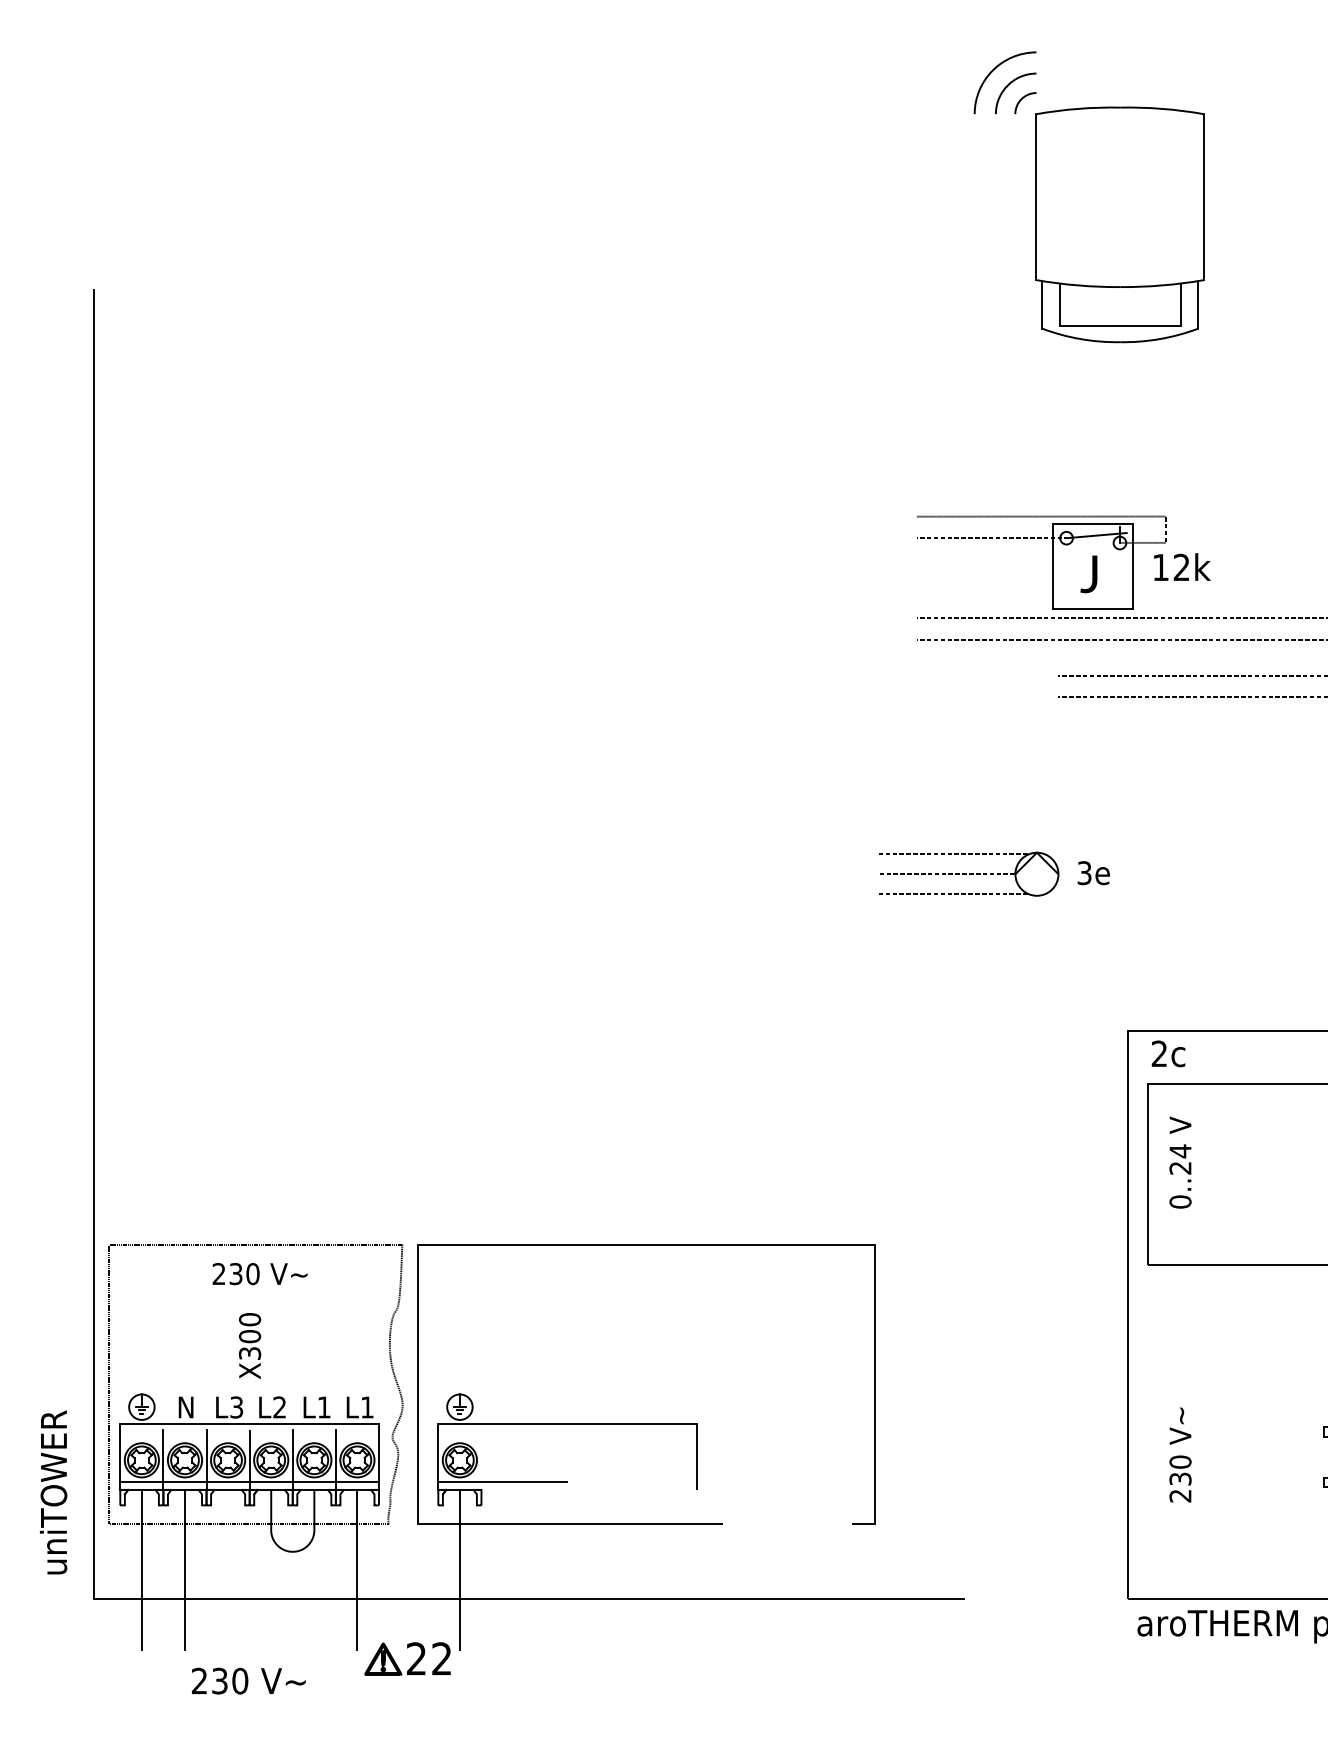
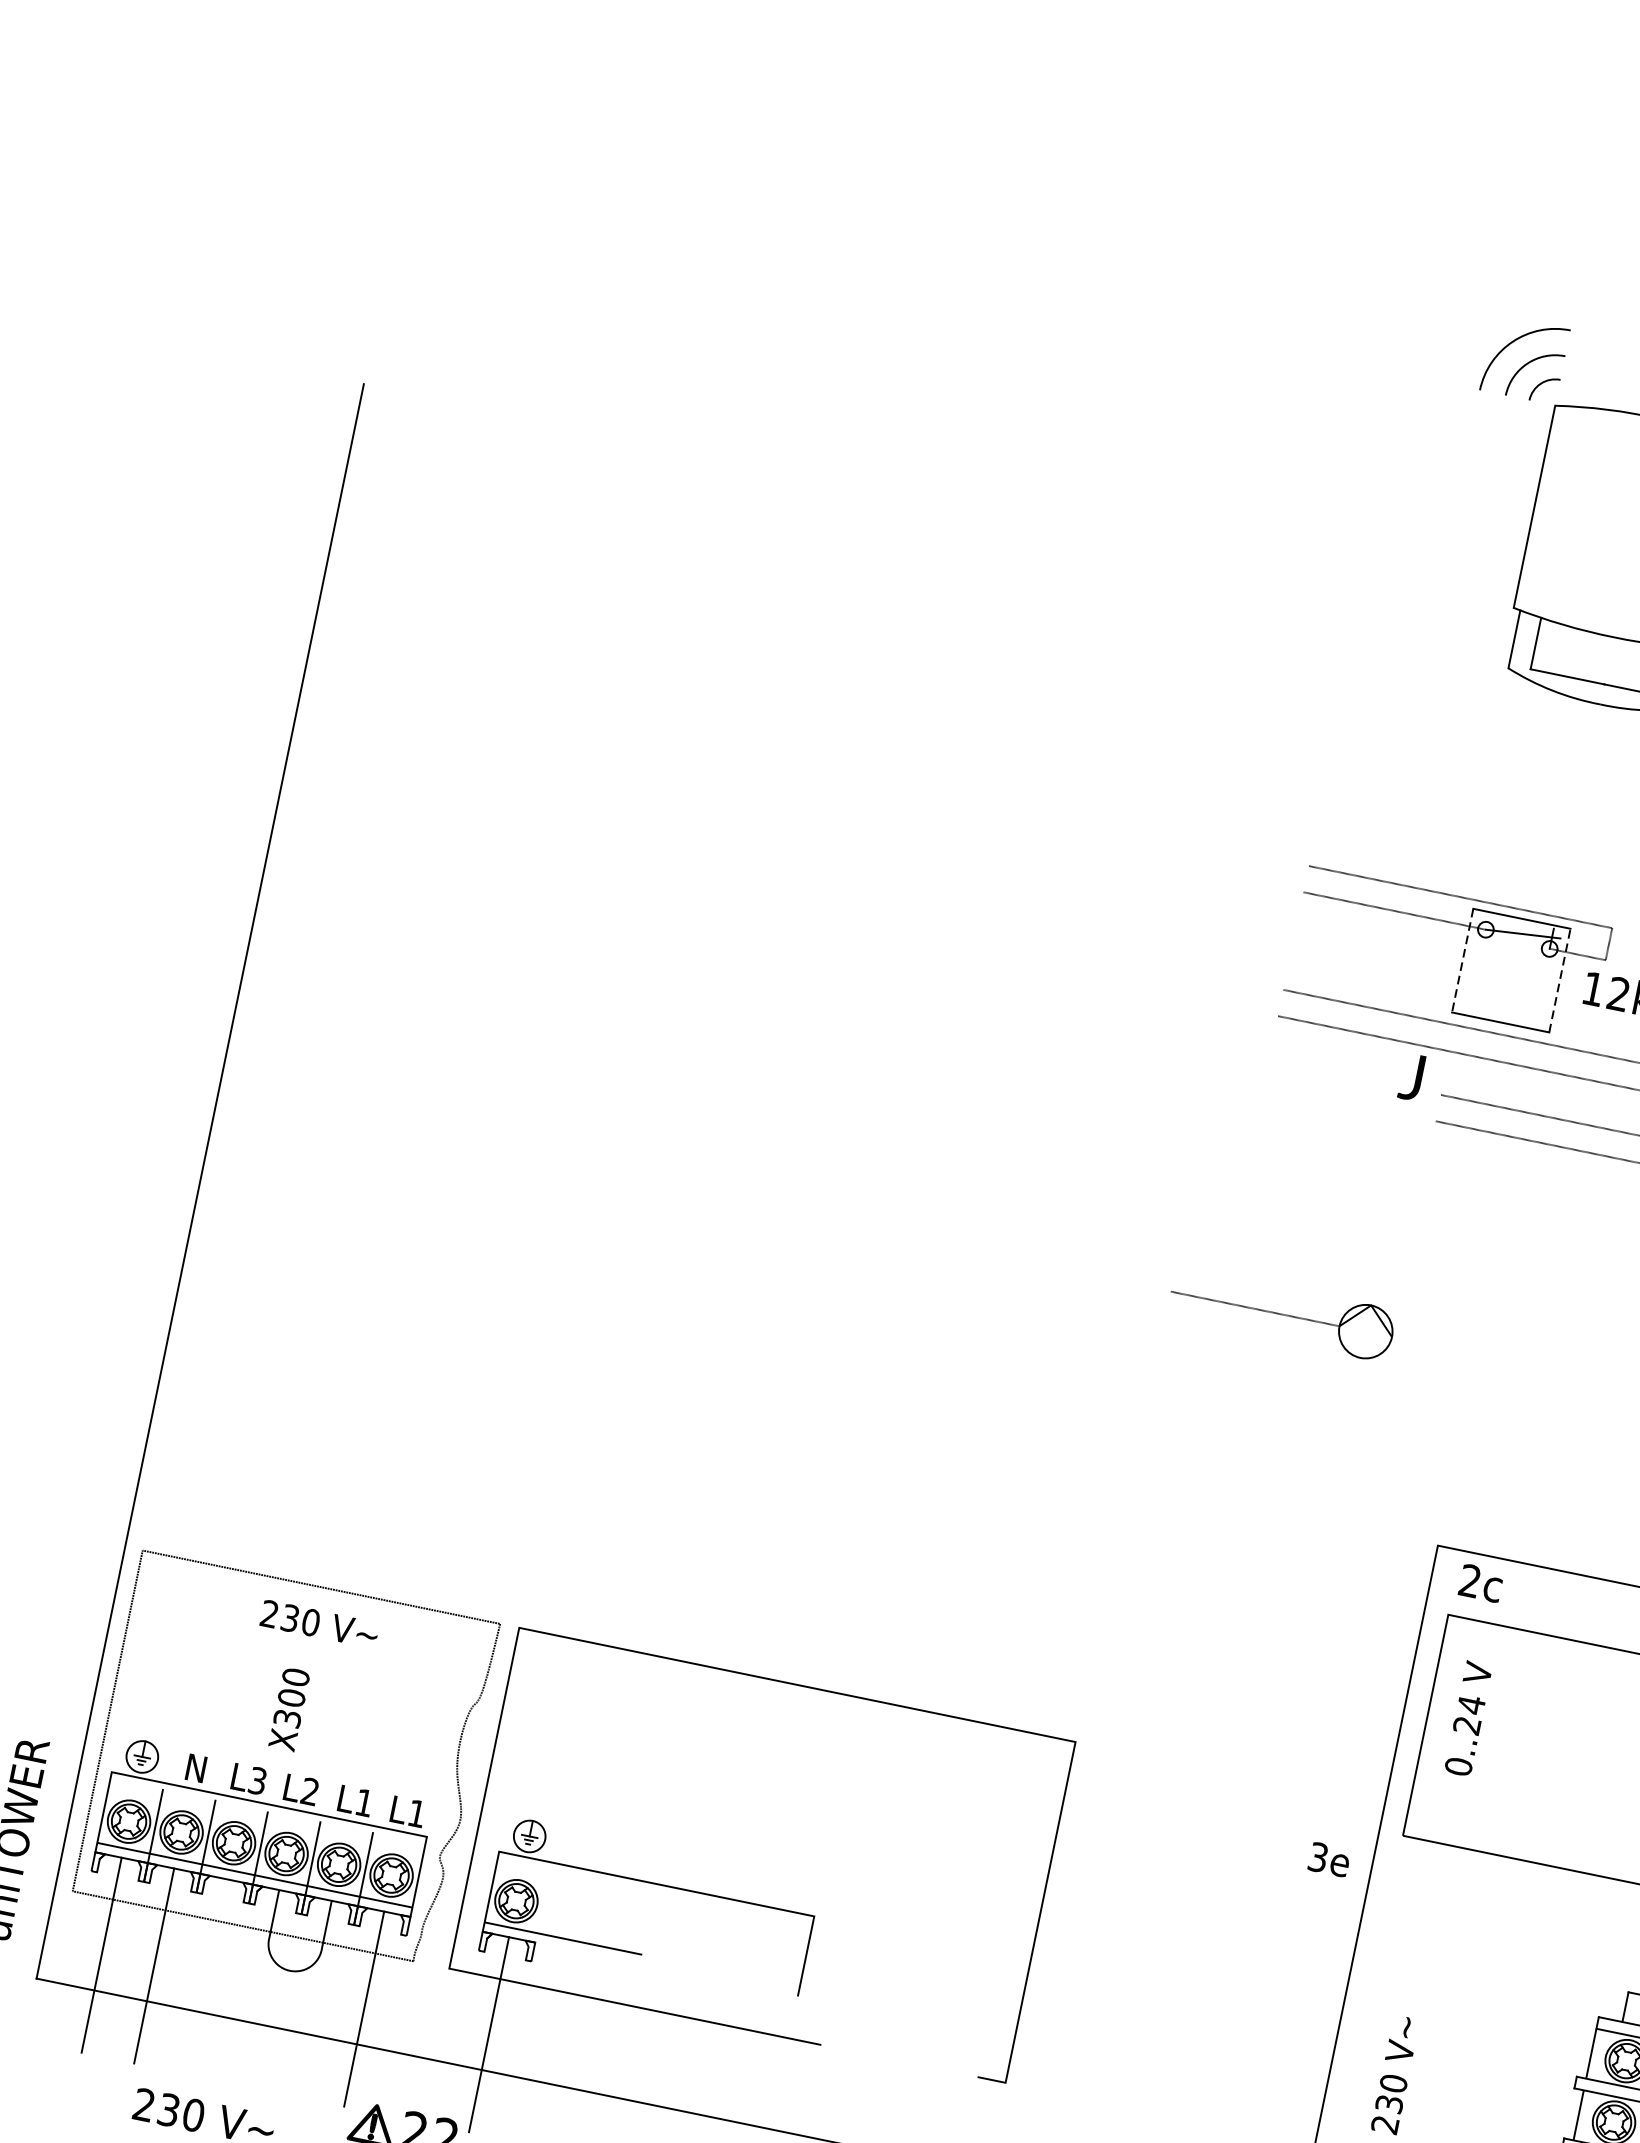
line: (1053, 566) -> (1462, 960), solid -> dashed
line: (1133, 566) -> (1560, 980), solid -> dashed
text: (1088, 574) -> (1411, 1077), moved
line: (952, 854) -> (1267, 1286), removed
text: (1093, 873) -> (1329, 1860), moved
line: (952, 894) -> (1257, 1335), removed

